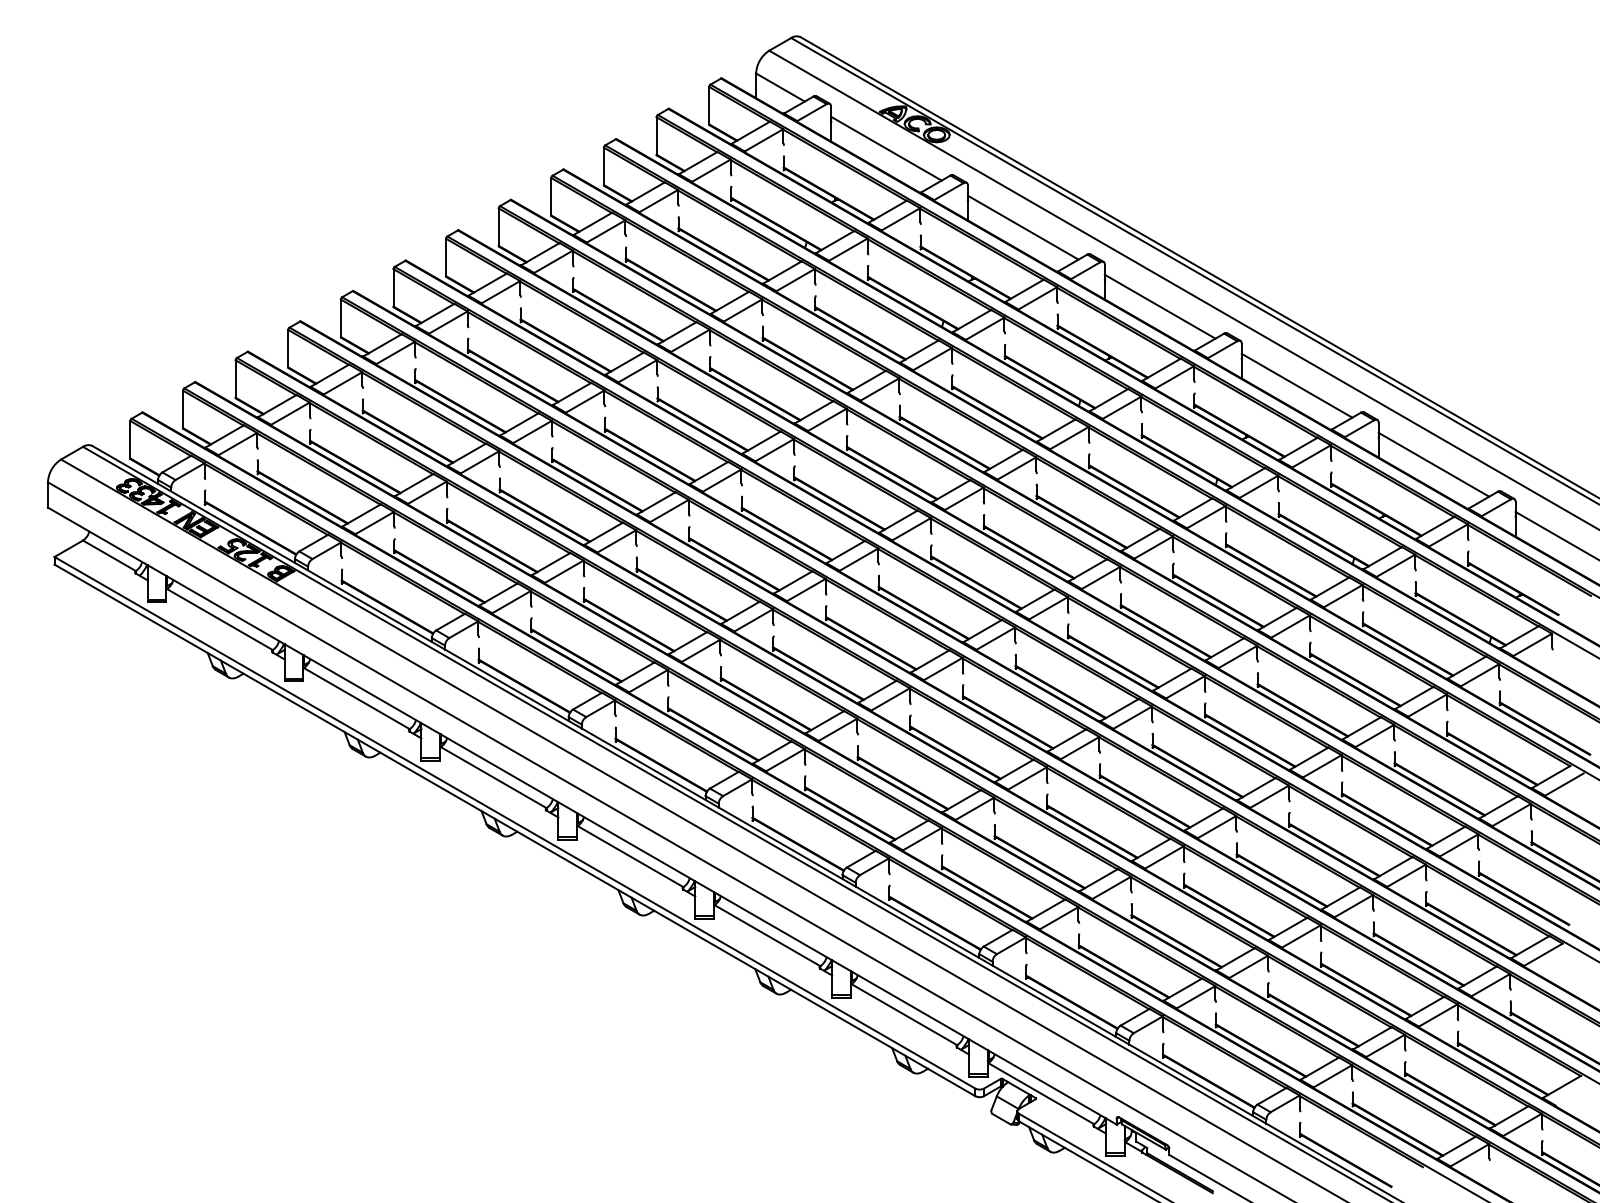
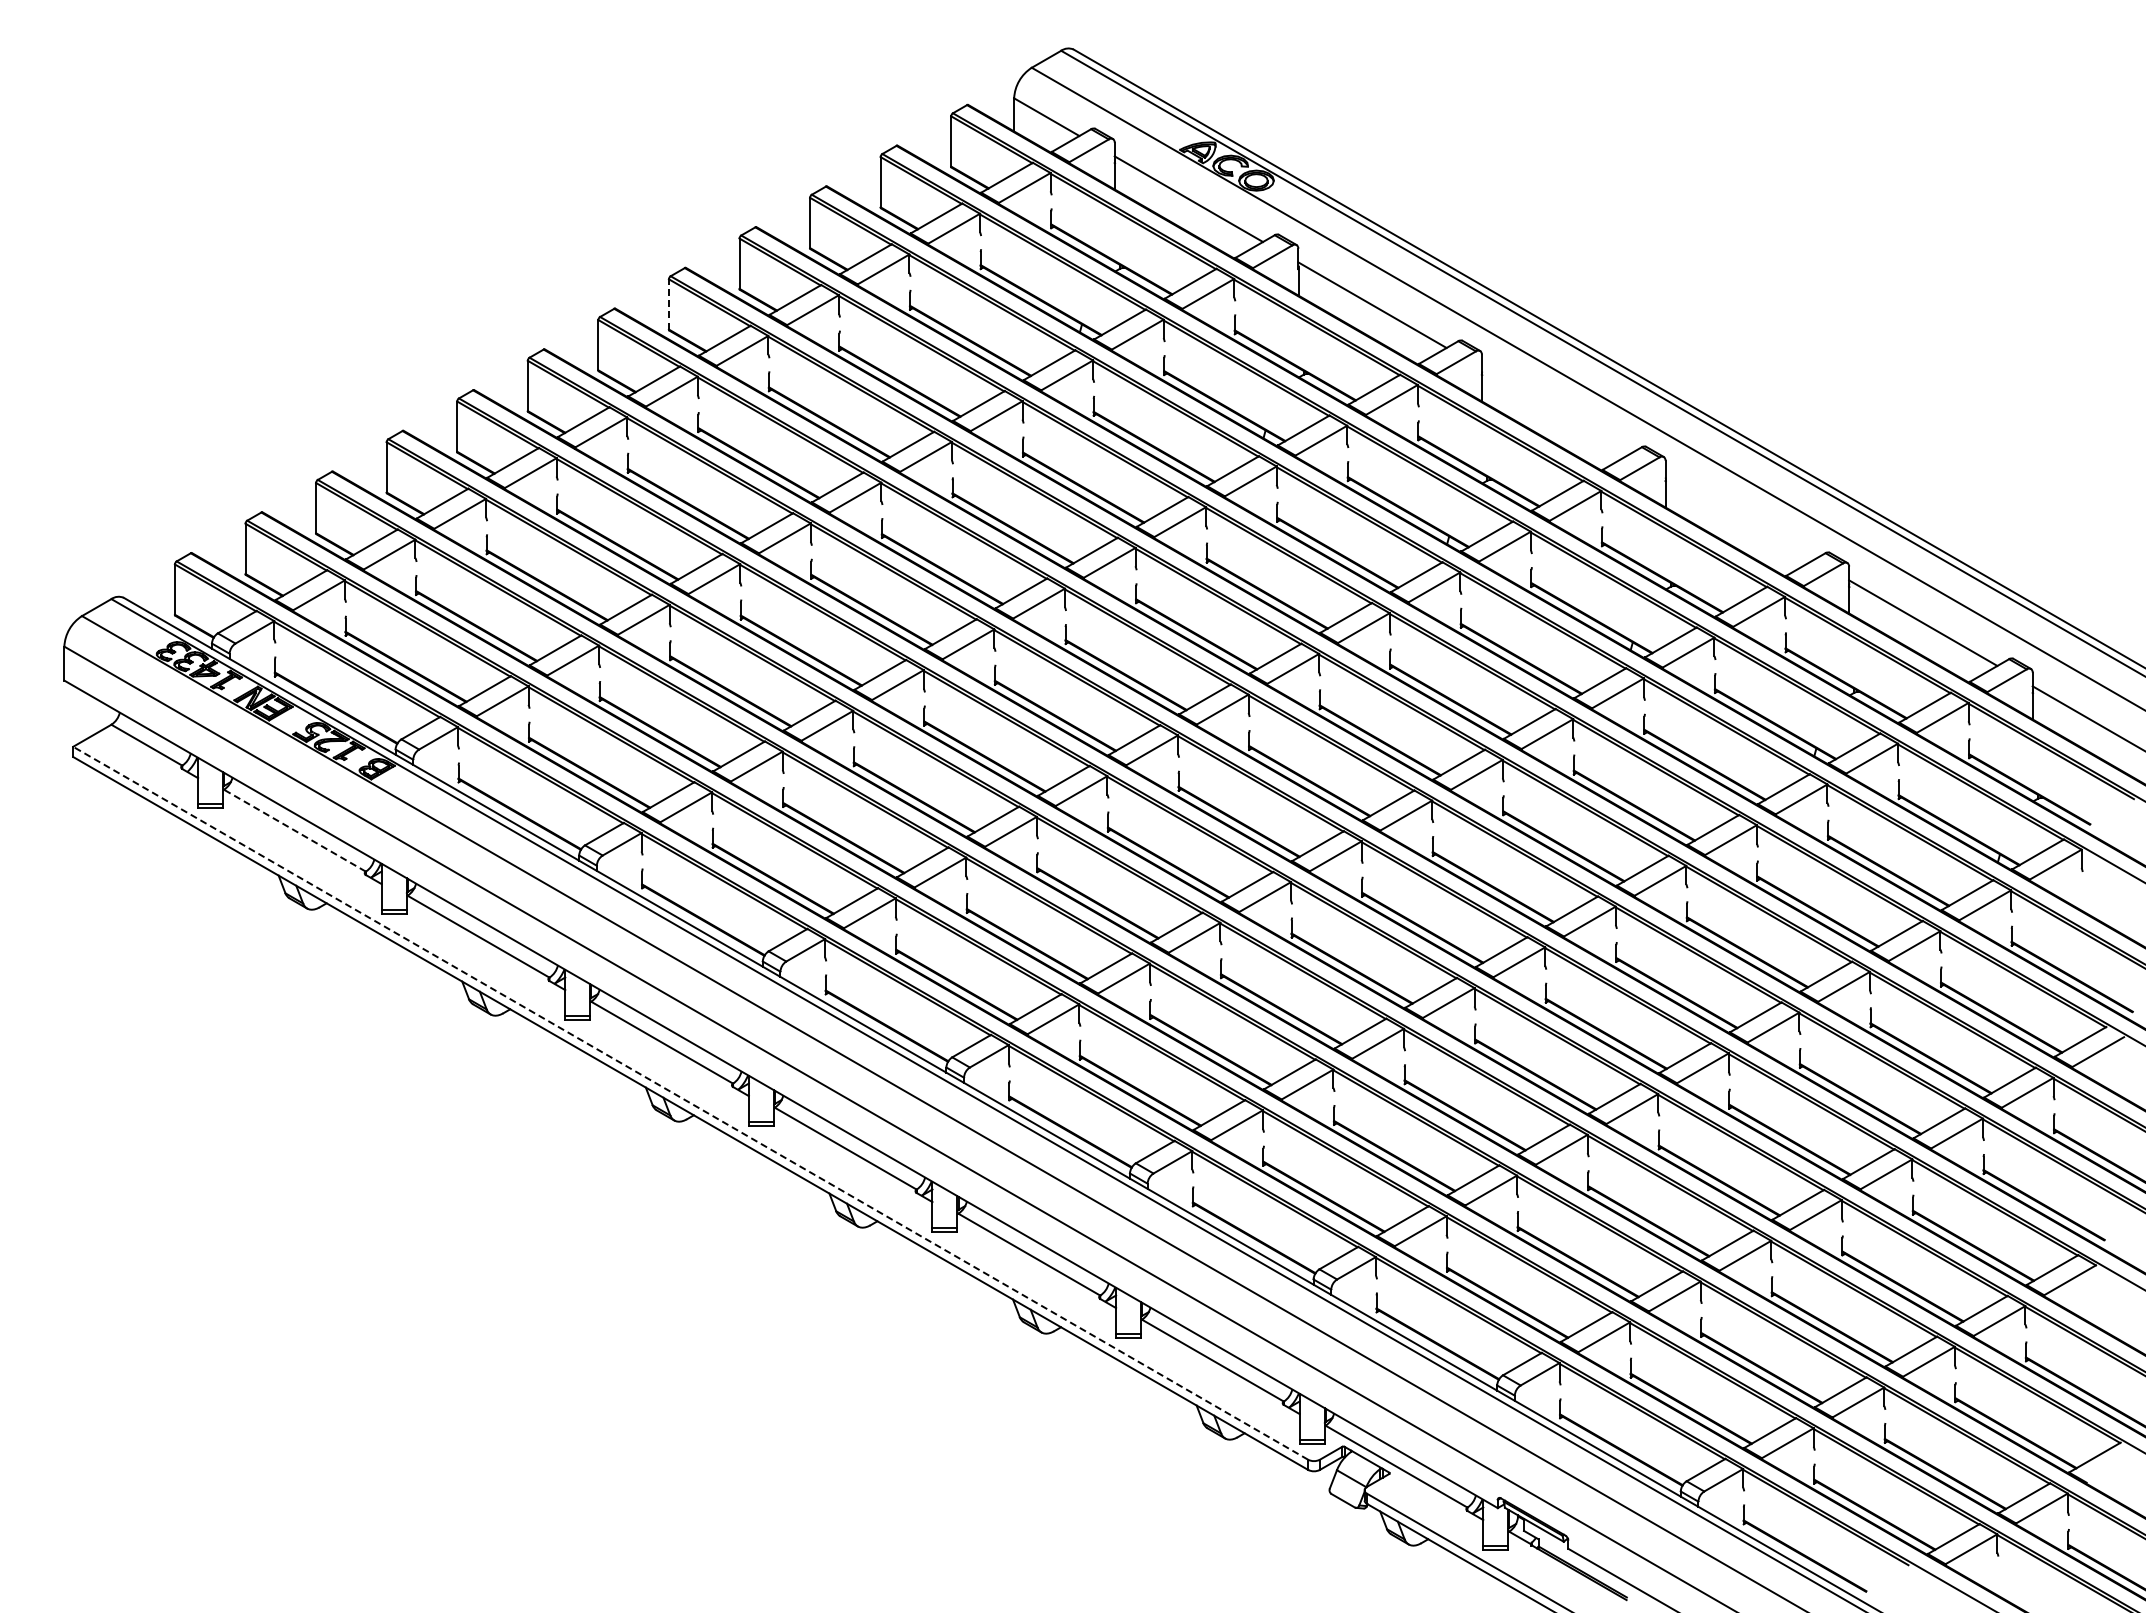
line: (498, 226) -> (668, 303), solid -> dashed
line: (1159, 306) -> (1555, 410), removed
line: (1296, 385) -> (1739, 516), removed
line: (219, 619) -> (294, 830), solid -> dashed
line: (514, 822) -> (690, 1103), solid -> dashed

